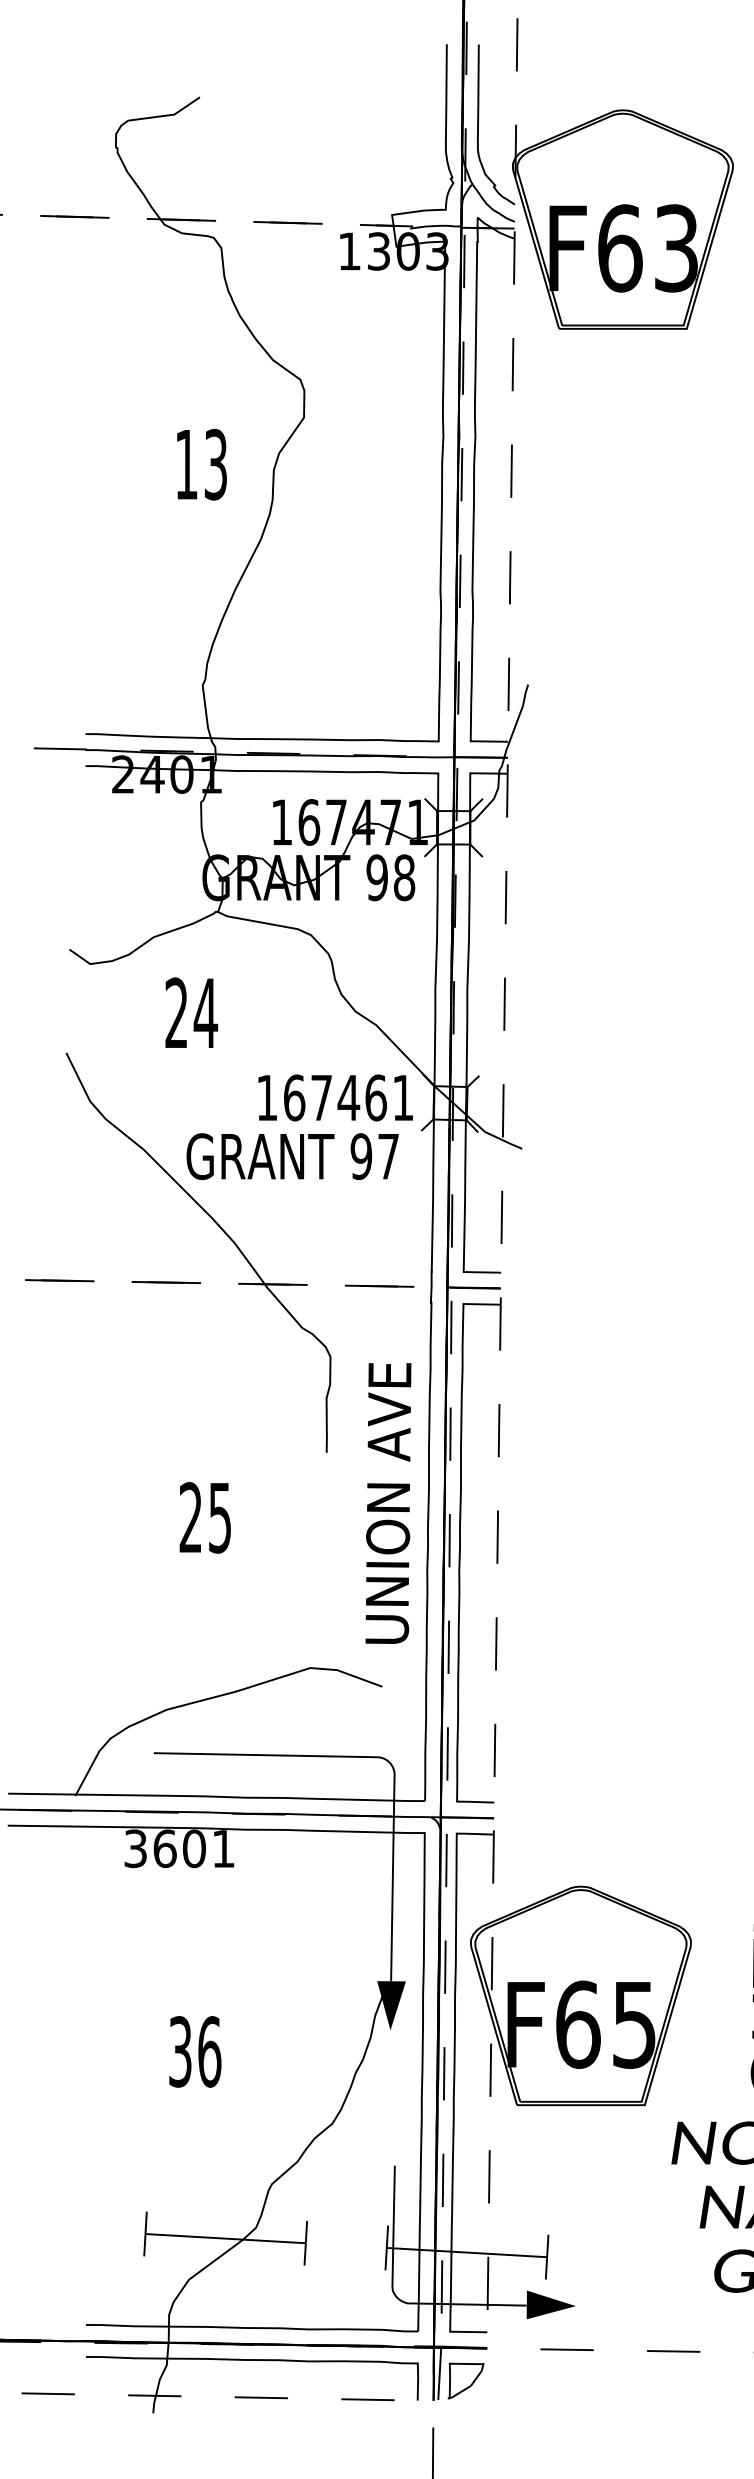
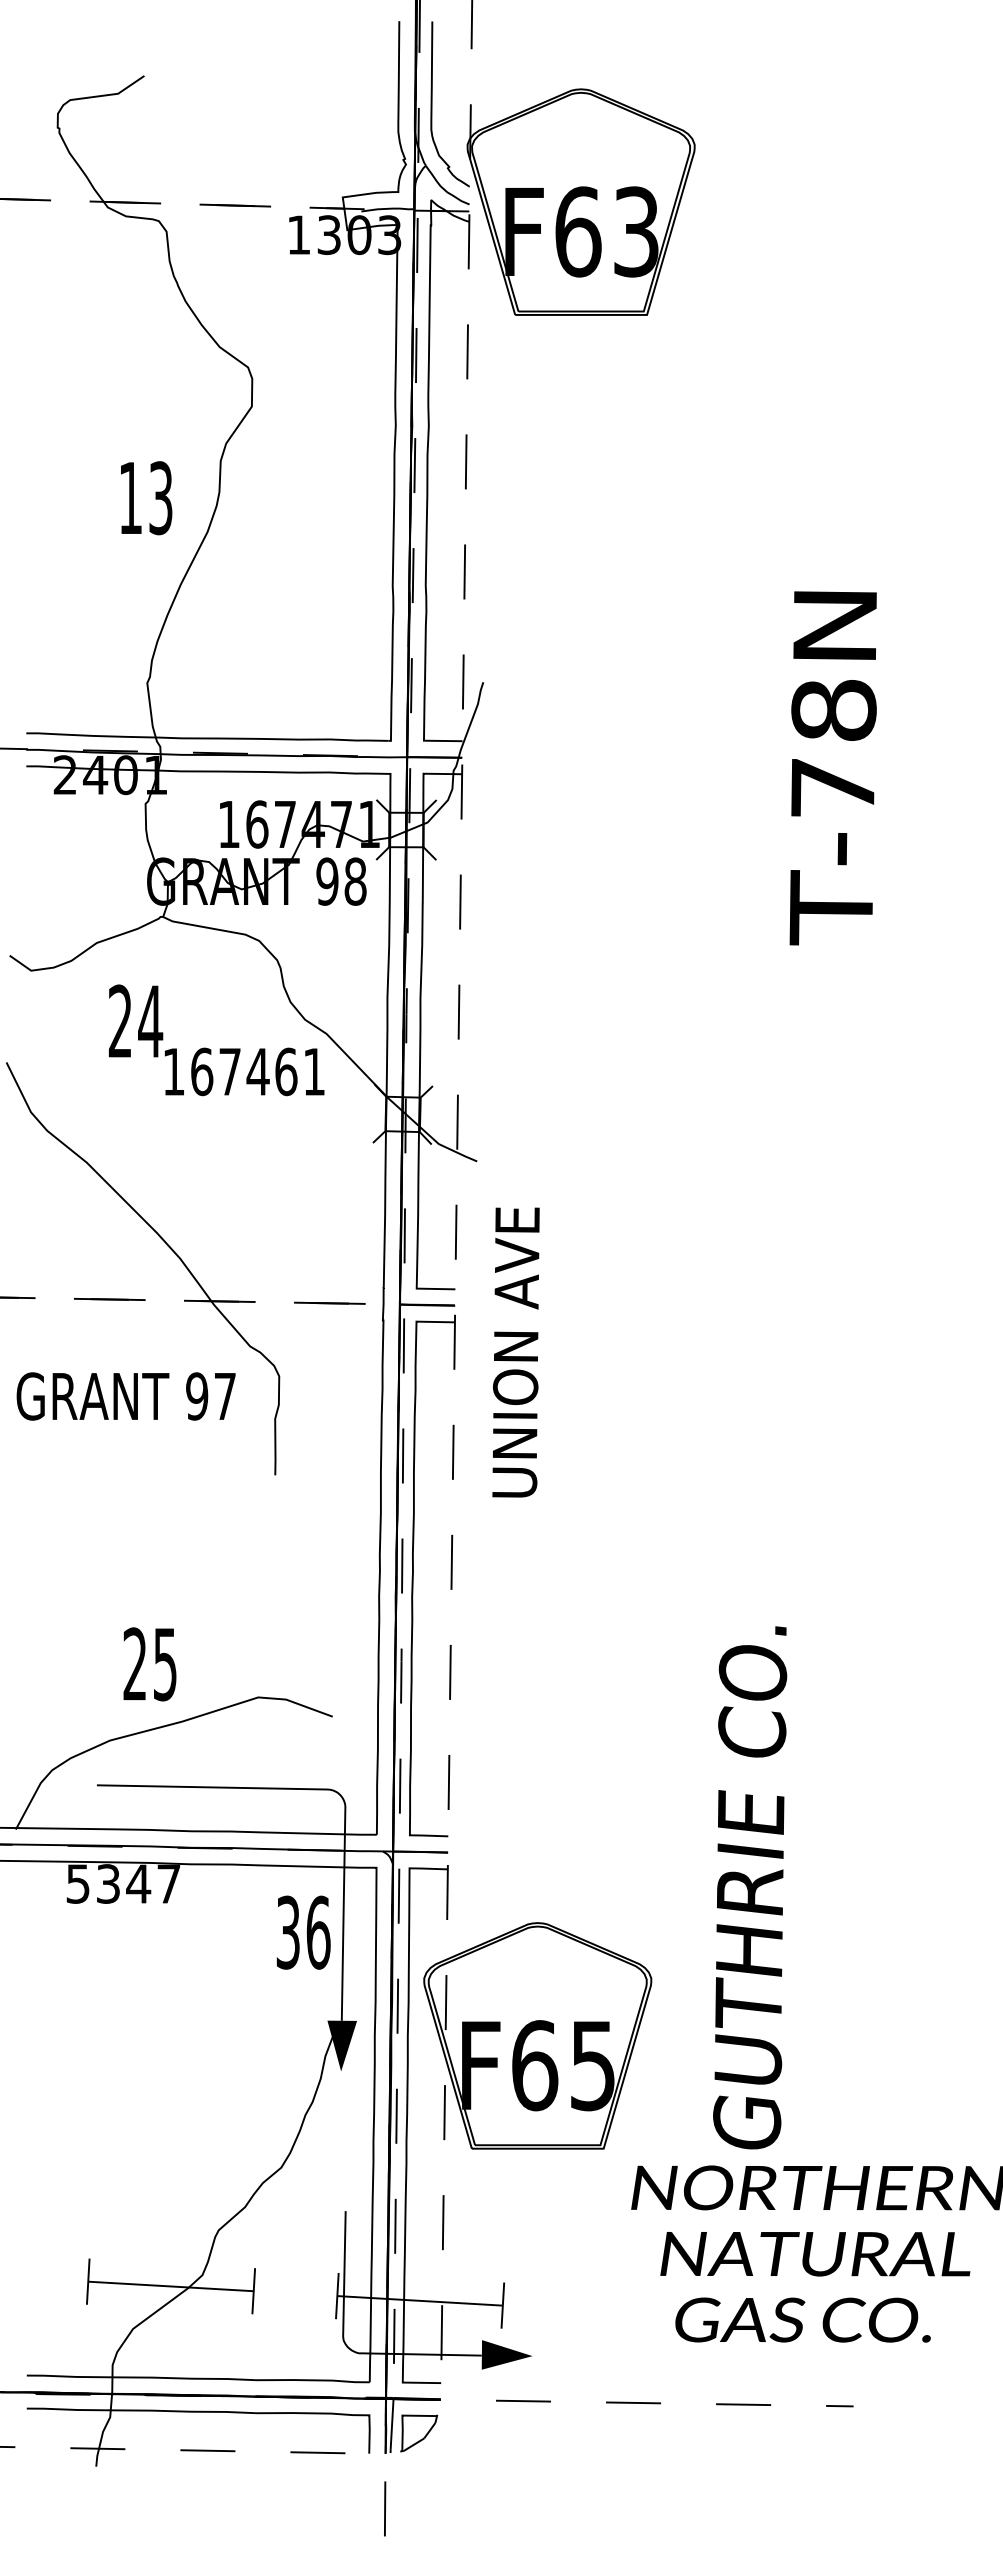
text: (201, 464) -> (146, 498), moved
text: (335, 1097) -> (244, 1071), moved
text: (292, 1156) -> (125, 1396), moved
text: (387, 1503) -> (515, 1352), moved
text: (204, 1517) -> (149, 1664), moved
text: (179, 1848) -> (123, 1883), 3601 -> 5347
text: (195, 2051) -> (303, 1932), moved

